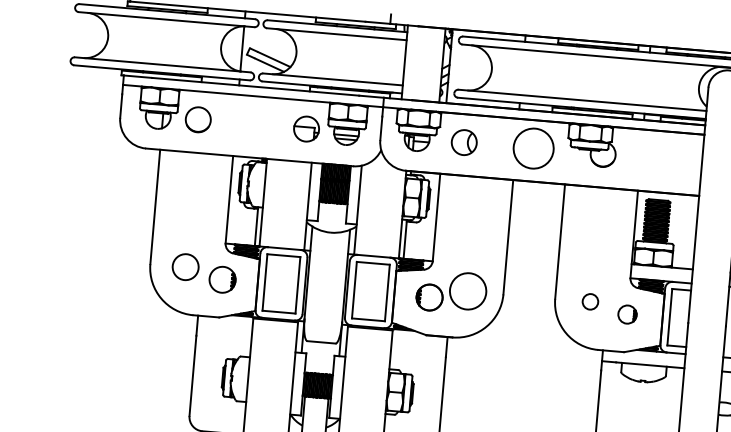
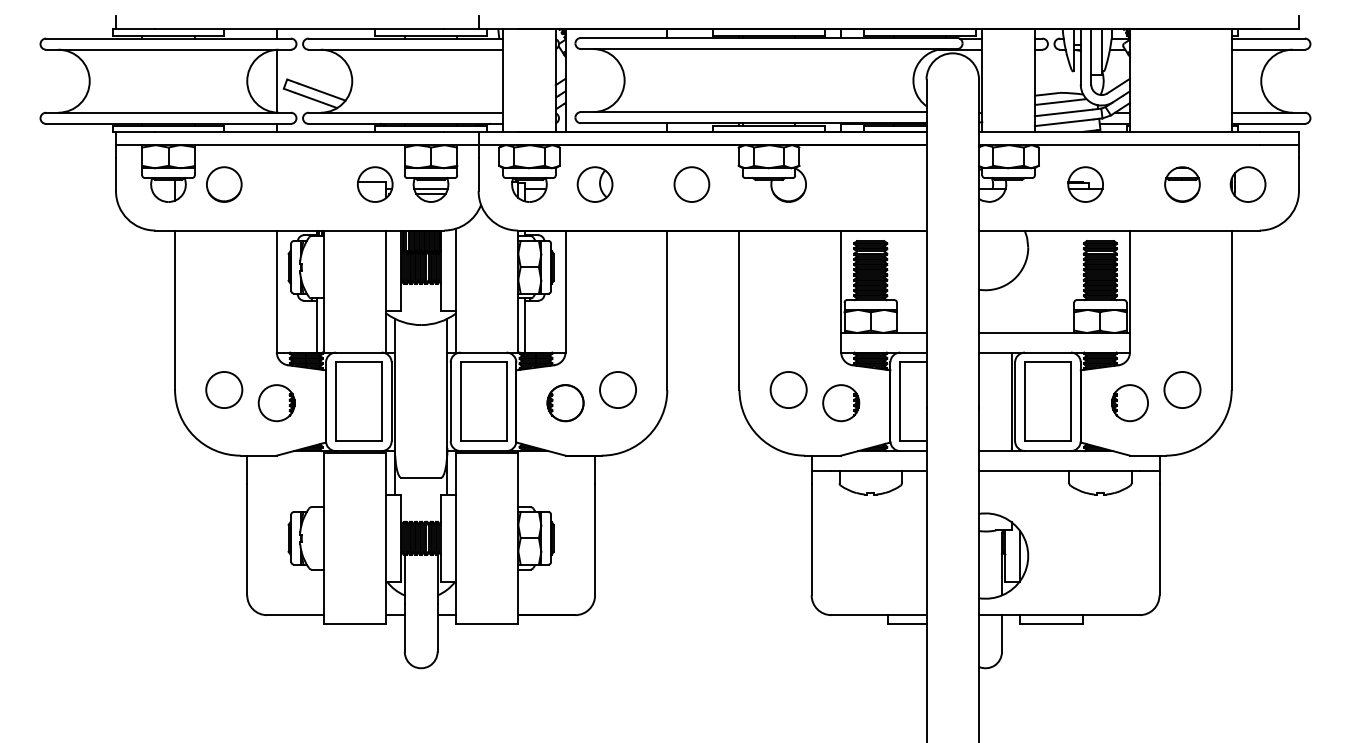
circle: (533, 148) -> (691, 184), size x0.62
circle: (467, 290) -> (617, 389), size x0.71
circle: (590, 301) -> (788, 389), size x1.67
part: (627, 314) -> (841, 403), size x1.43

